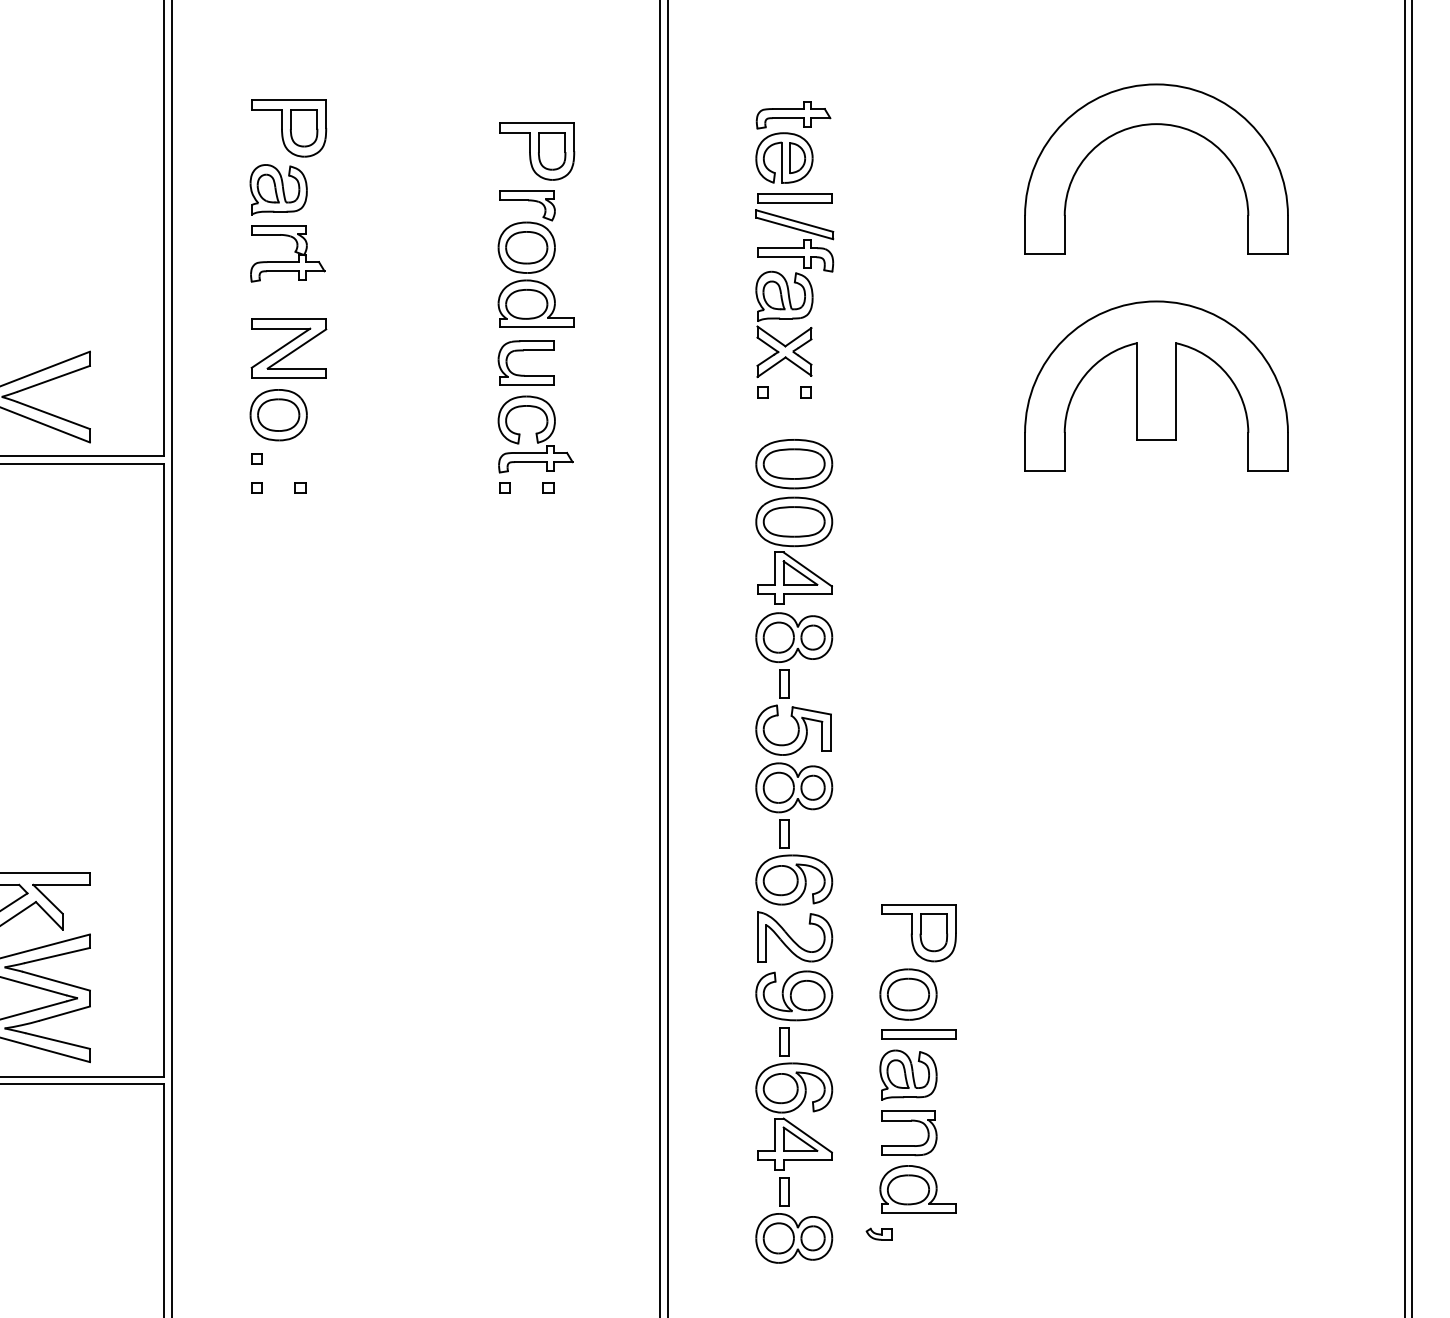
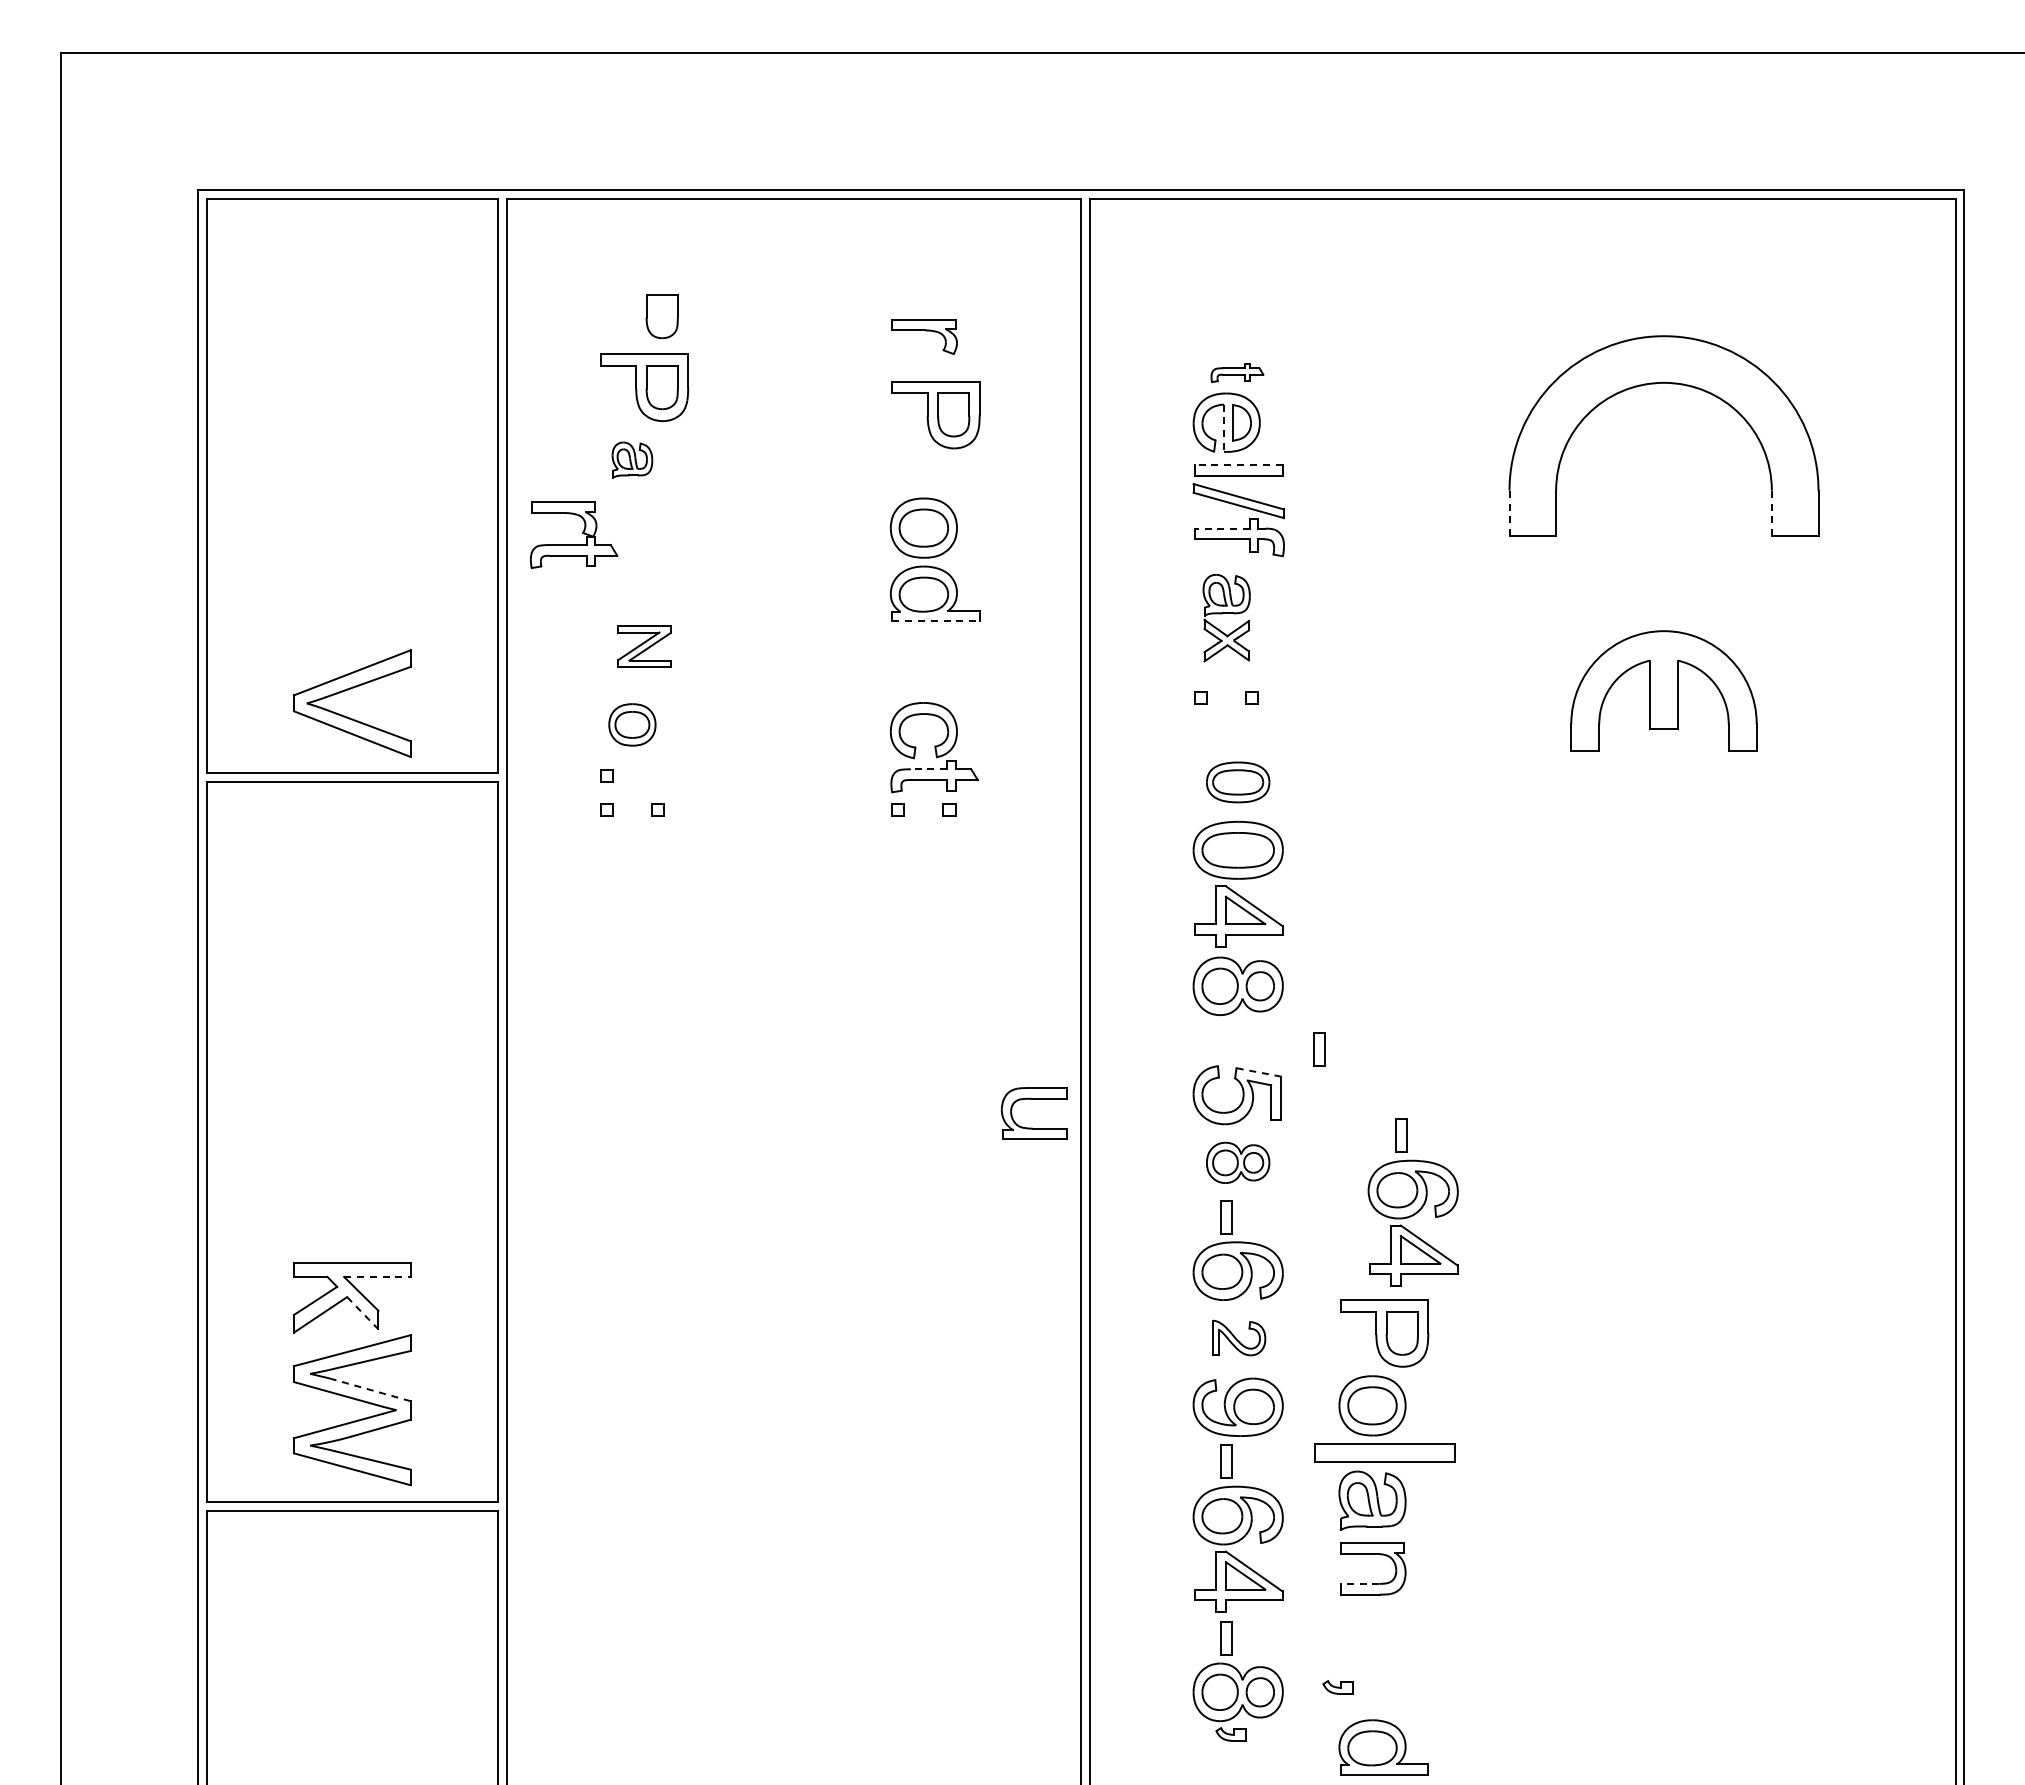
part: (303, 67) -> (661, 316), added
part: (793, 115) -> (1237, 372), size x0.6
line: (782, 162) -> (1224, 428), solid -> dashed
part: (278, 189) -> (632, 459), size x0.6
line: (794, 193) -> (1238, 464), solid -> dashed
part: (527, 205) -> (924, 336), moved
line: (1025, 235) -> (1509, 513), solid -> dashed
line: (1247, 235) -> (1771, 513), solid -> dashed
line: (780, 248) -> (1222, 528), solid -> dashed
part: (294, 252) -> (582, 533), moved
part: (784, 323) -> (1226, 617), size x0.7
line: (536, 327) -> (935, 621), solid -> dashed
part: (289, 348) -> (644, 646), size x0.6
part: (526, 351) -> (1034, 1099), moved
part: (1156, 385) -> (1663, 690), size x0.6
part: (278, 414) -> (632, 724), size x0.7
line: (530, 453) -> (928, 769), solid -> dashed
part: (793, 464) -> (1237, 782), size x0.7
part: (784, 683) -> (1319, 1049), moved
line: (811, 710) -> (1258, 1072), solid -> dashed
part: (793, 787) -> (1237, 1162), size x0.7
part: (942, 821) -> (1412, 1202), added
line: (61, 884) -> (377, 1276), solid -> dashed
line: (49, 916) -> (362, 1313), solid -> dashed
part: (794, 936) -> (1238, 1337), size x0.6
line: (56, 981) -> (371, 1390), solid -> dashed
part: (918, 1035) -> (1384, 1453), size x1.6
line: (897, 1145) -> (1359, 1583), solid -> dashed
part: (917, 1189) -> (1383, 1747), moved
part: (787, 1274) -> (1230, 1734), added

